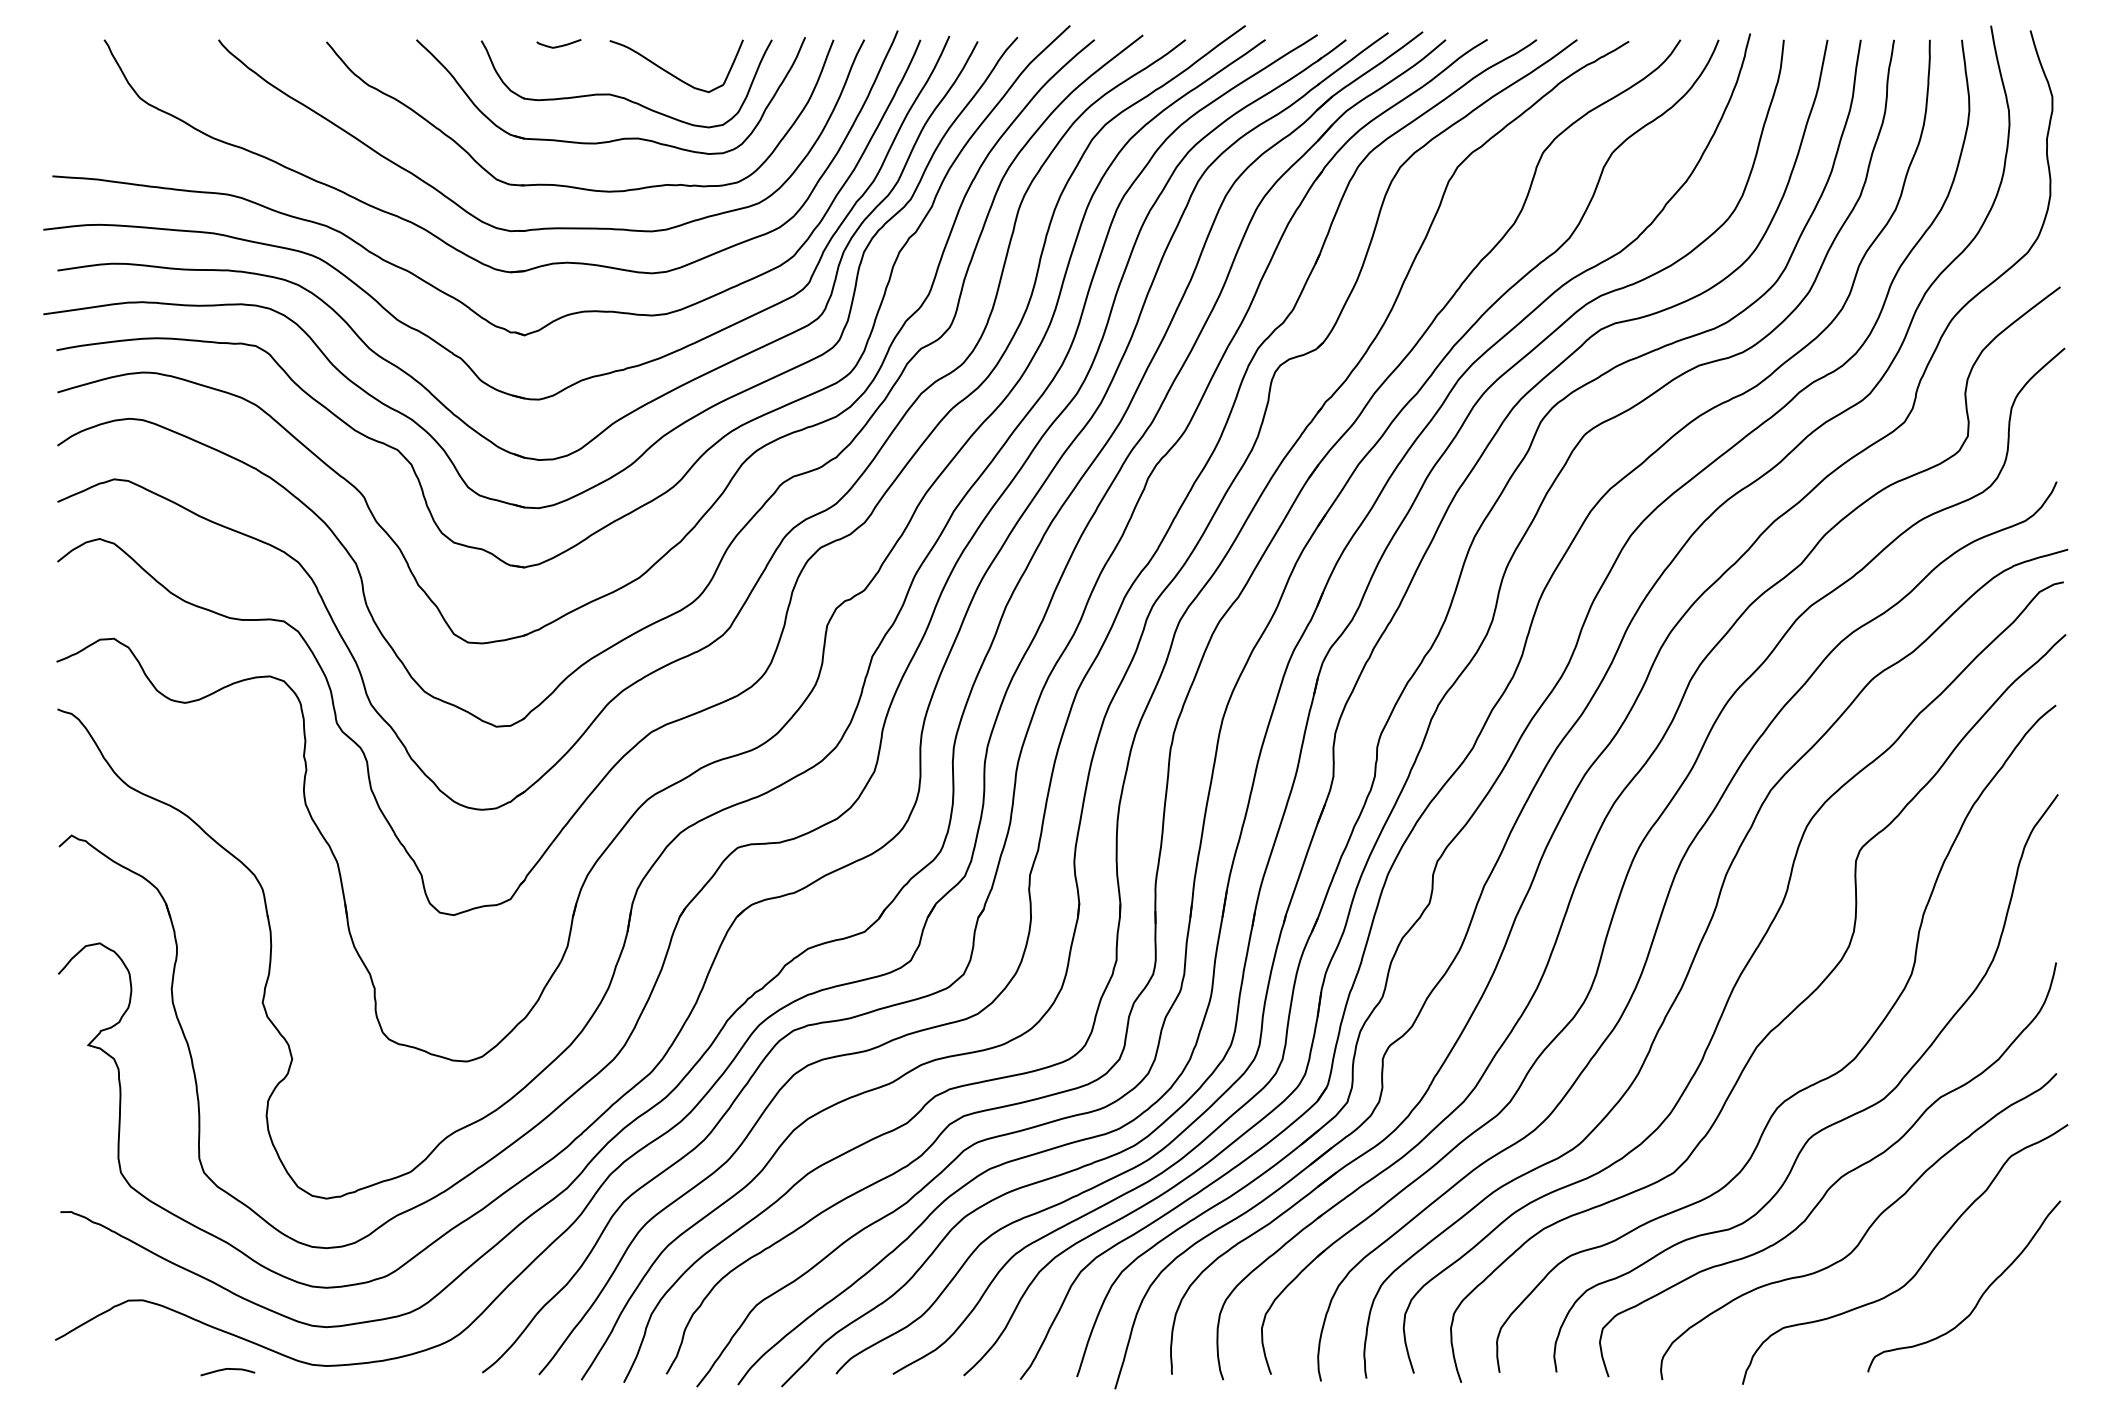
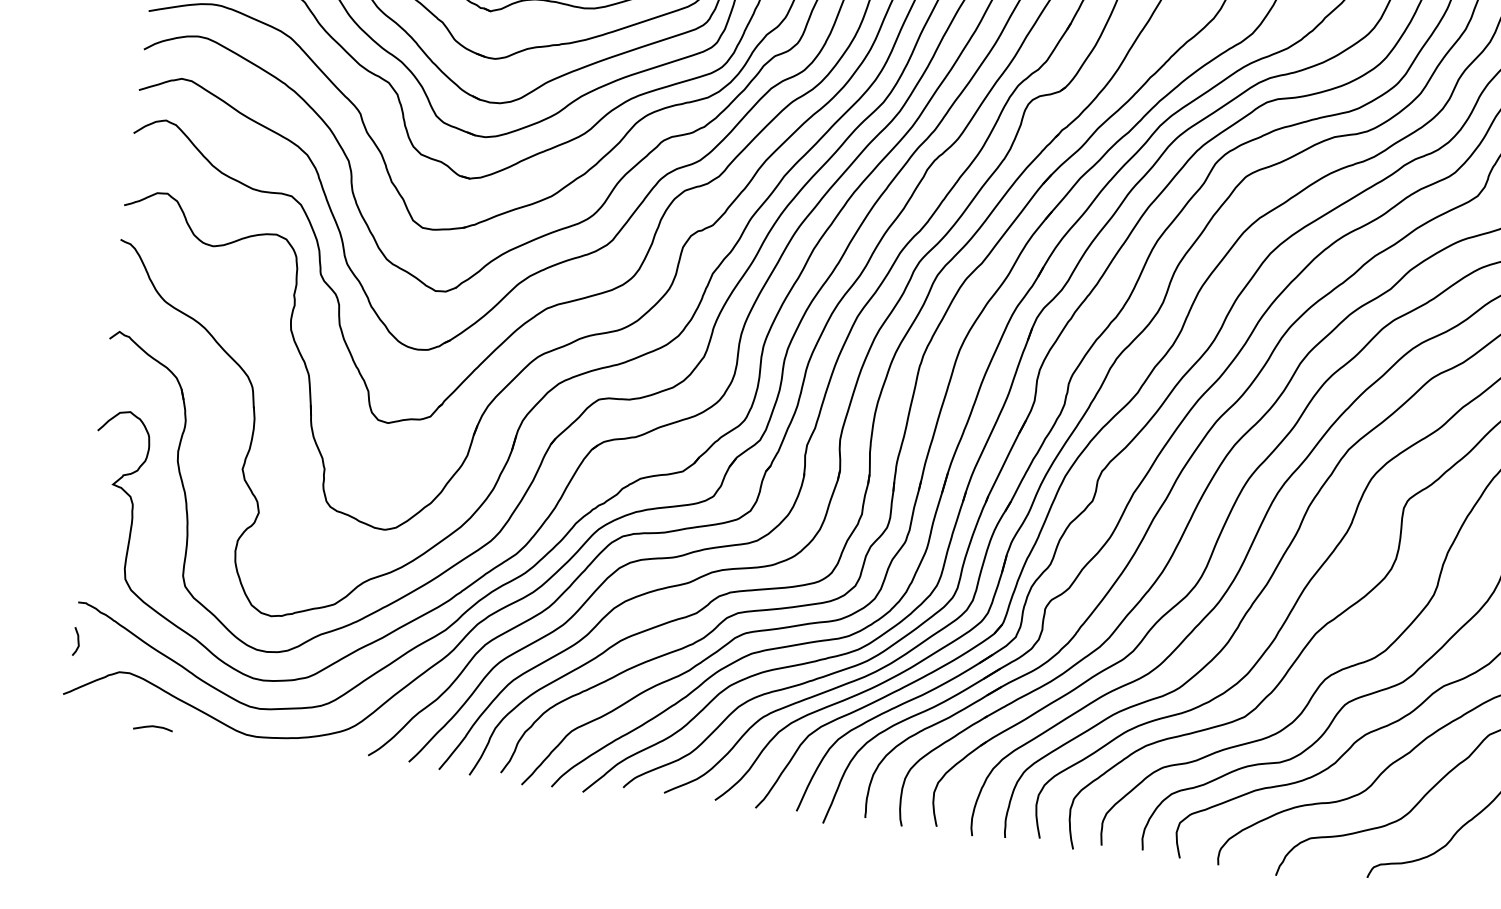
curve: (66, 1265) -> (77, 641), added
curve: (225, 1370) -> (151, 727), moved

